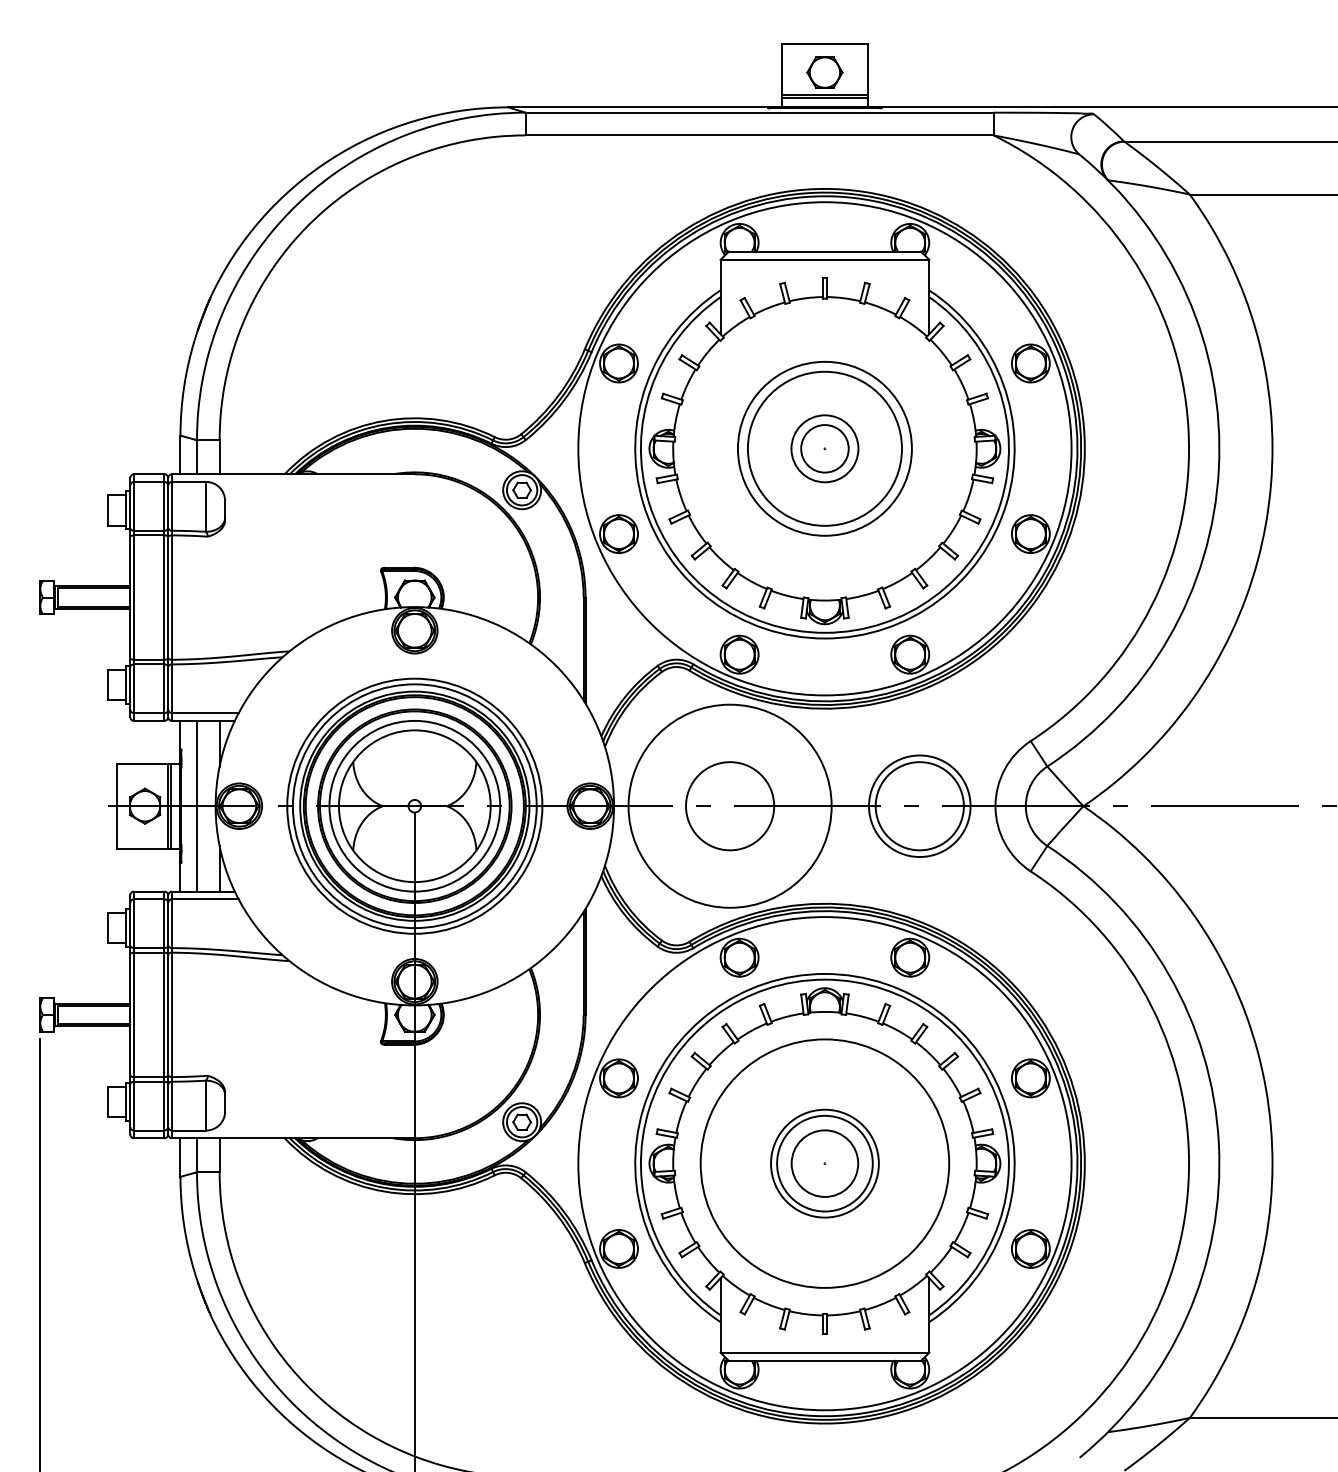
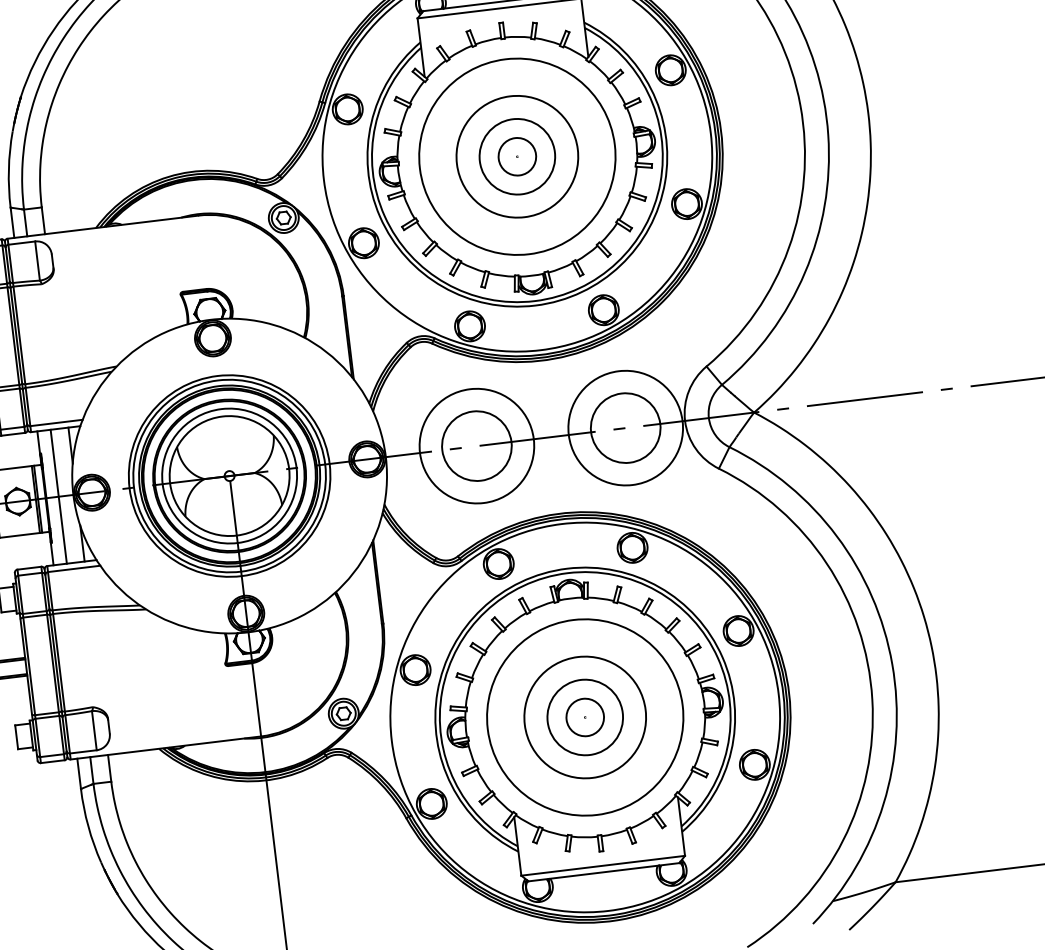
circle: (824, 448) -> (517, 156), size x1.43
circle: (824, 448) -> (517, 156), size x1.43
circle: (729, 805) -> (476, 445), size x0.71
circle: (919, 805) -> (625, 427), size x1.43
circle: (824, 1163) -> (584, 717), size x0.71
circle: (824, 1163) -> (584, 717), size x1.43

